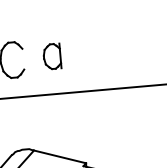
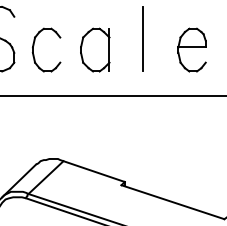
line: (91, 43) -> (143, 38), added
part: (131, 49) -> (191, 49), added
part: (52, 56) -> (95, 49), size x1.43

